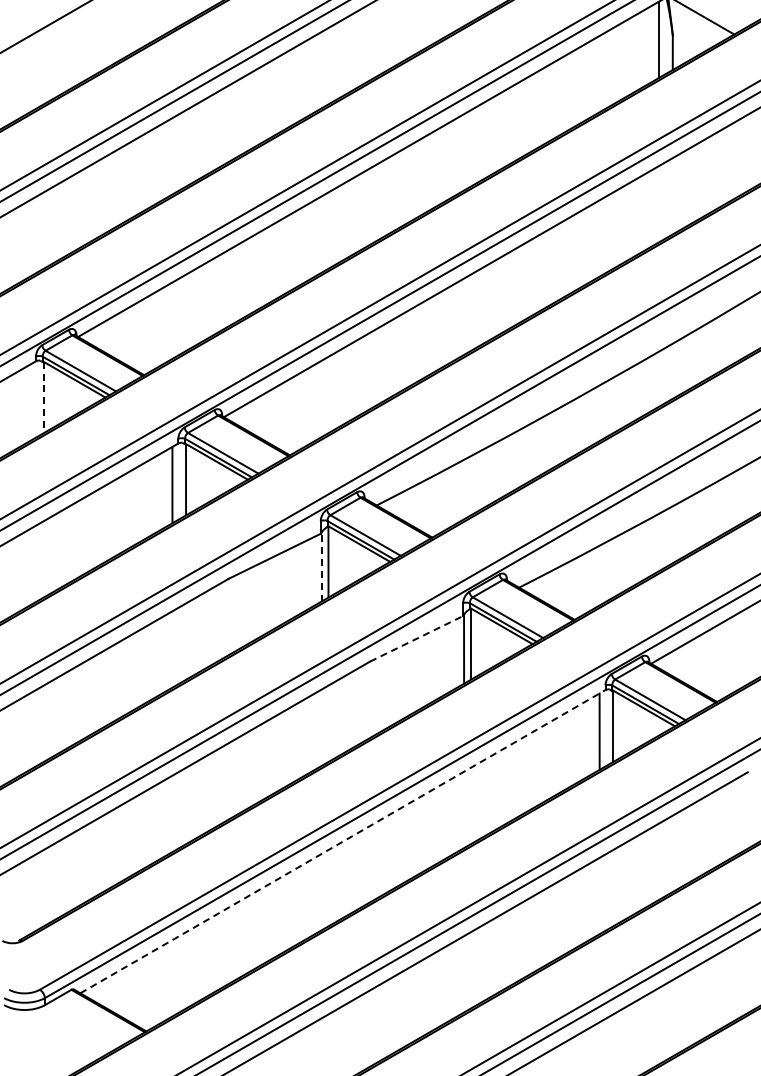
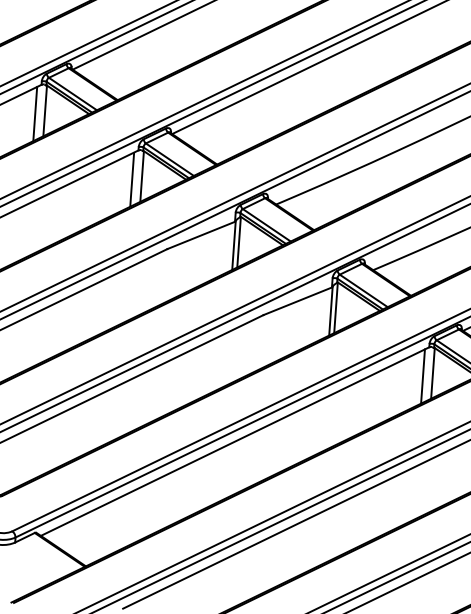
line: (43, 397) -> (45, 110), dashed -> solid
line: (30, 402) -> (35, 113), added
line: (321, 567) -> (233, 245), dashed -> solid
line: (416, 638) -> (297, 301), dashed -> solid
line: (343, 841) -> (235, 441), dashed -> solid

